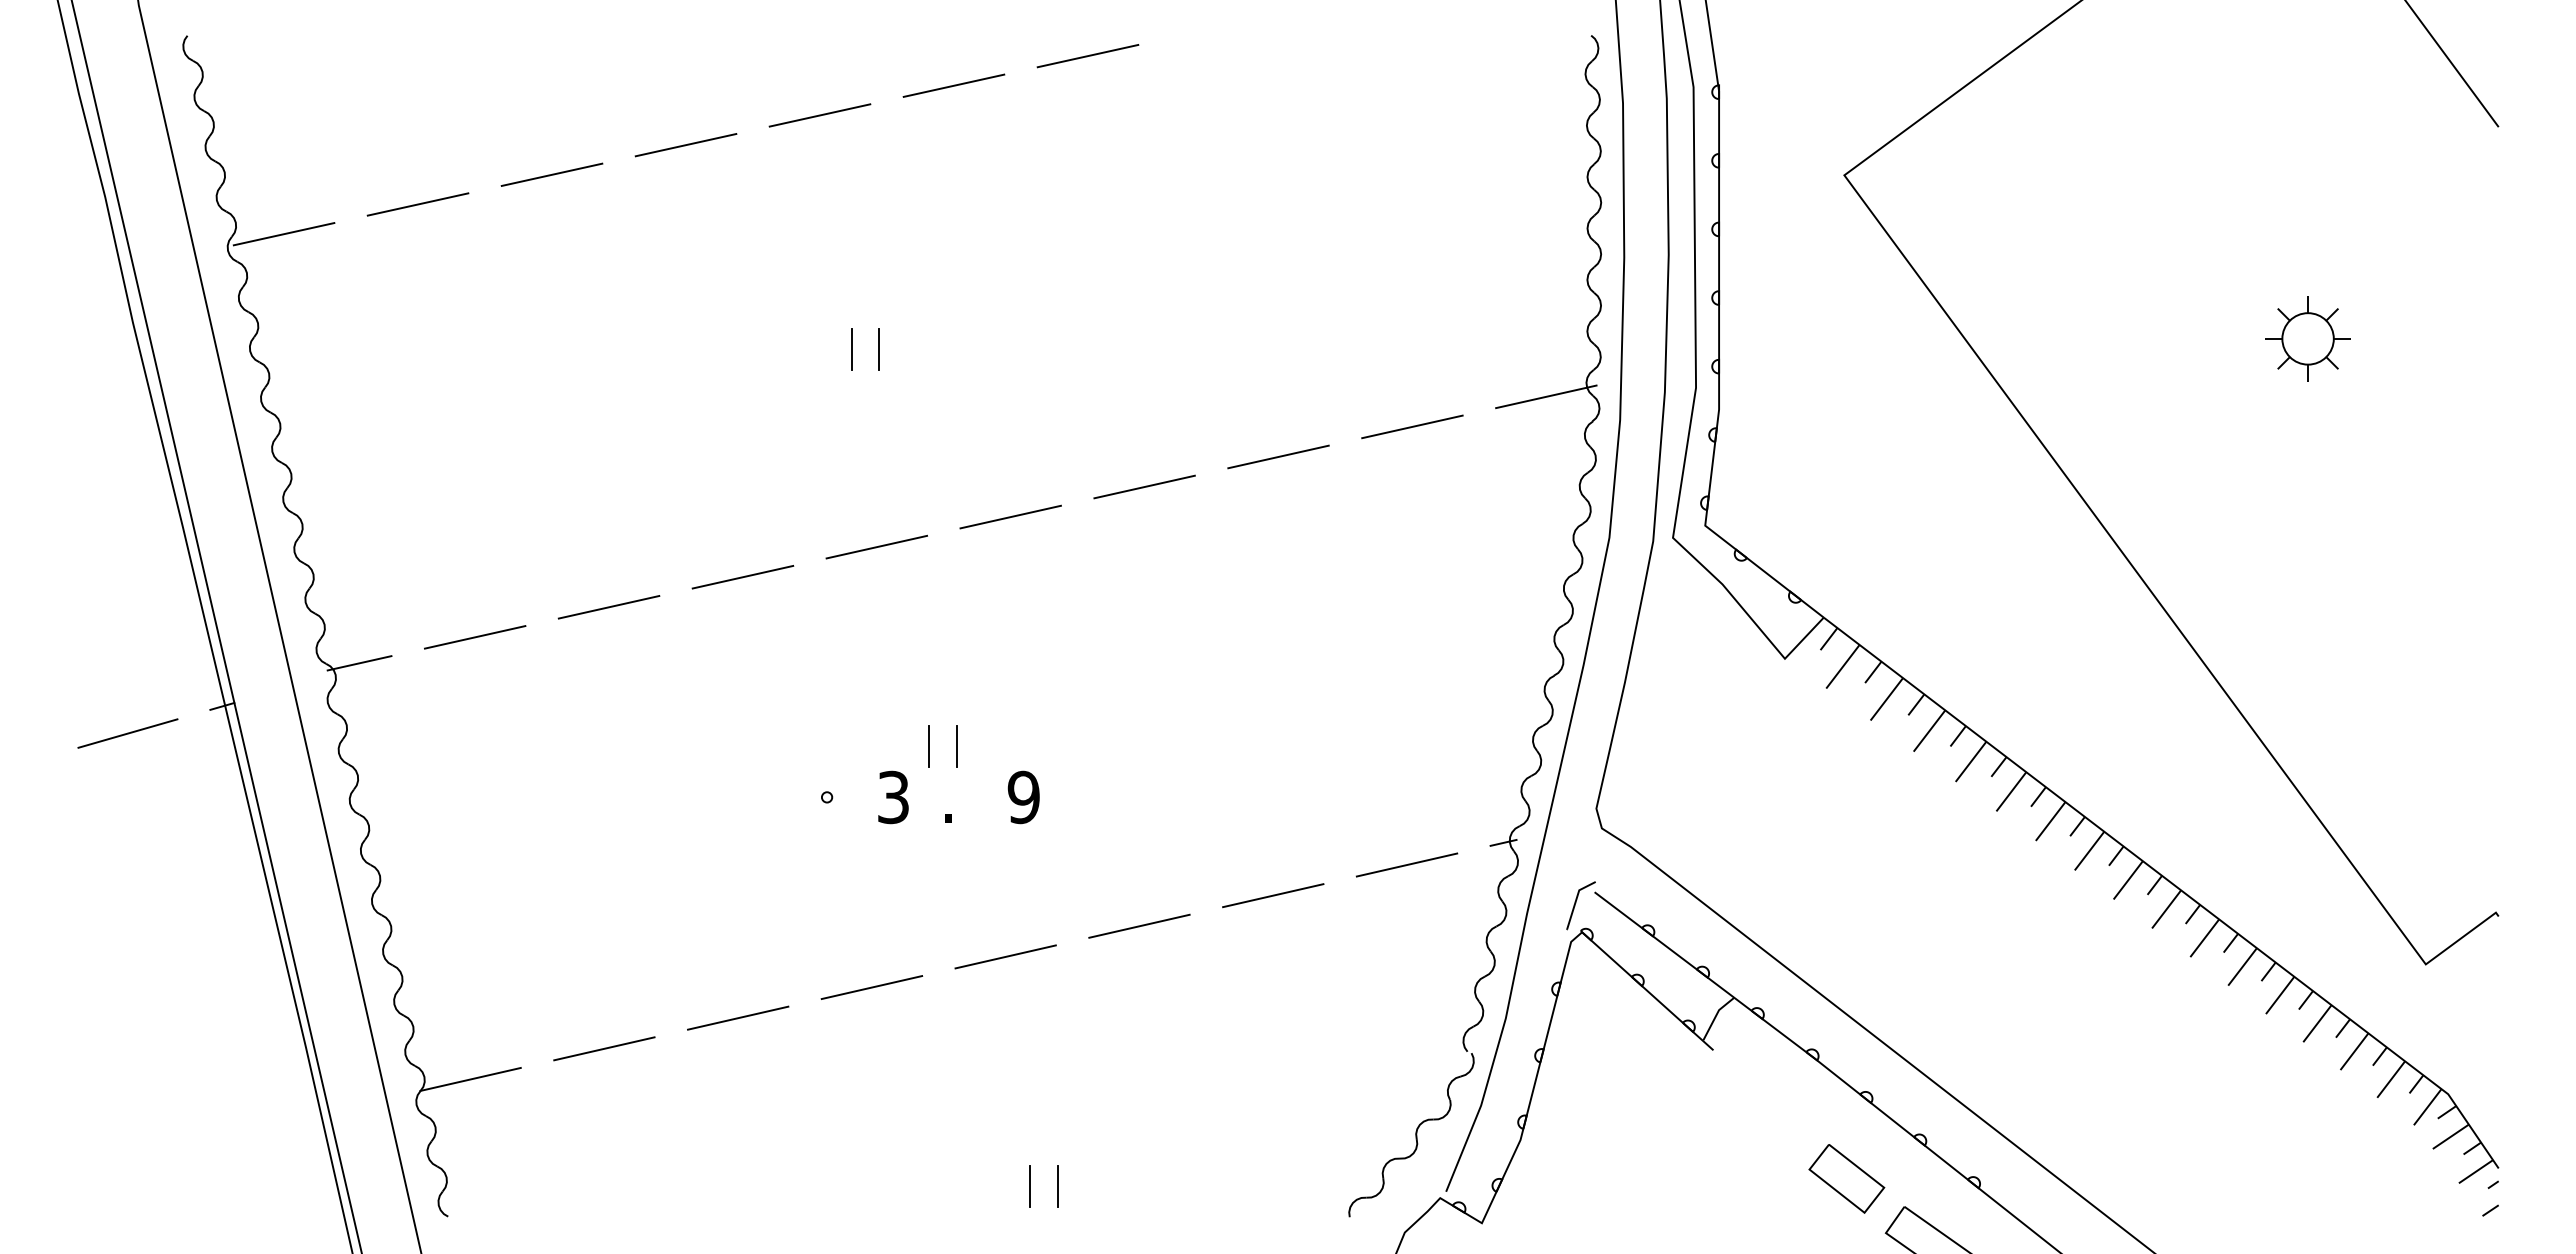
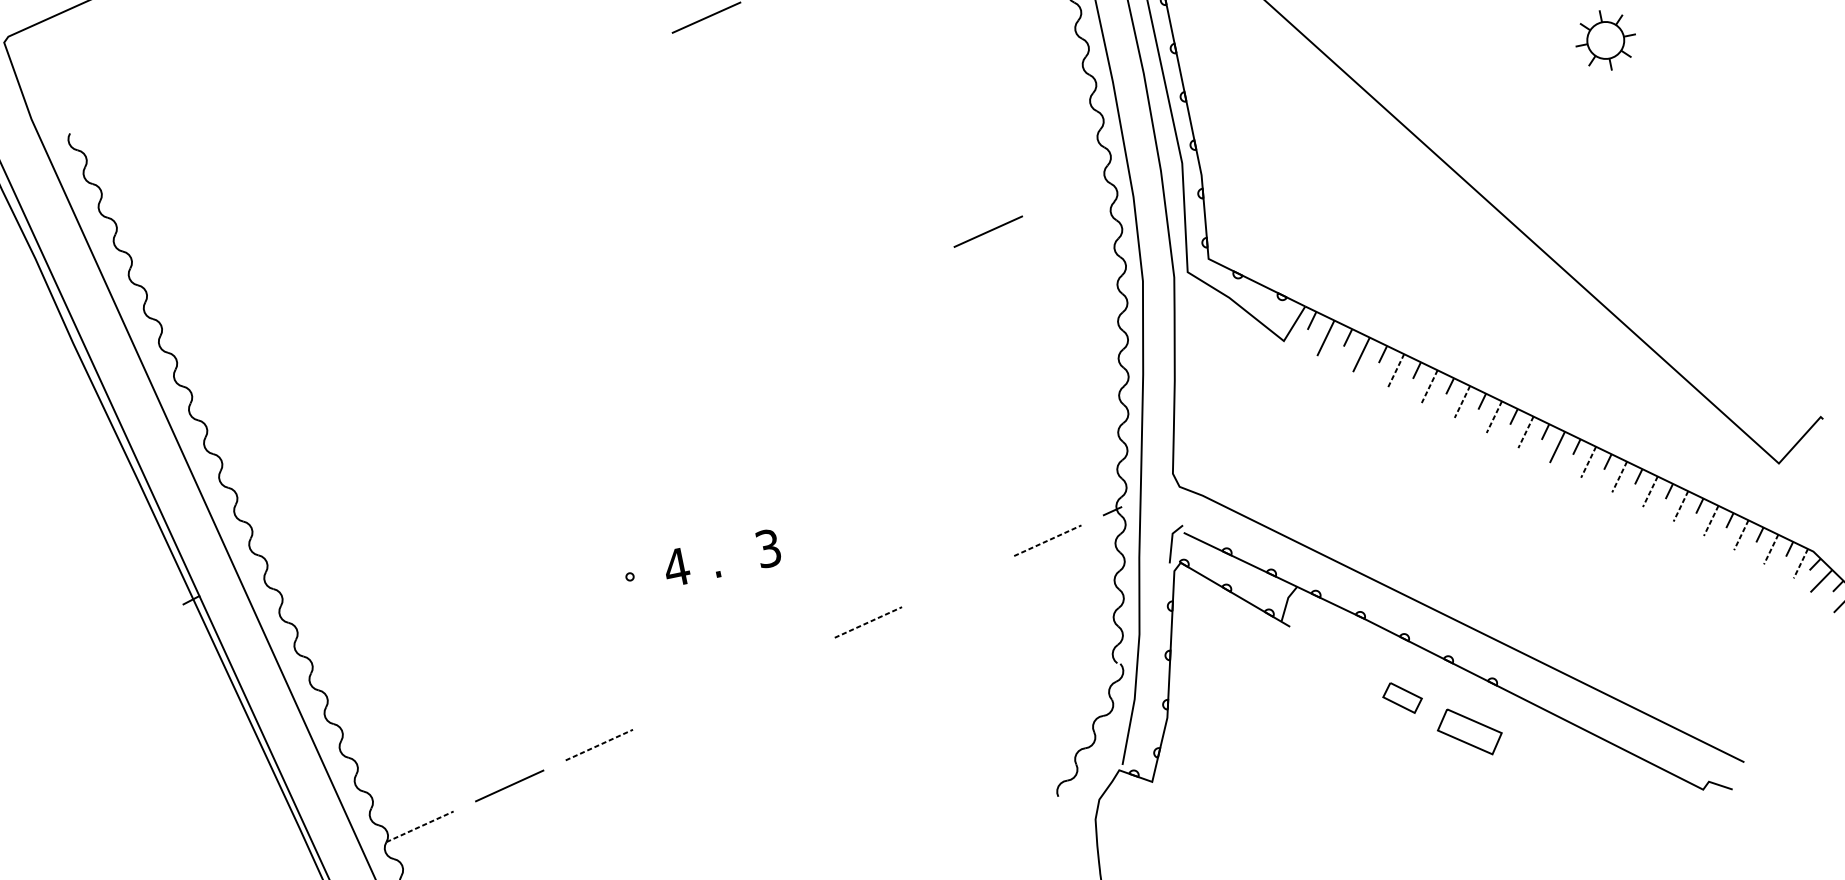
line: (953, 85) -> (616, 57), removed
line: (819, 115) -> (526, 98), removed
line: (685, 145) -> (436, 138), removed
line: (551, 174) -> (346, 178), removed
line: (417, 204) -> (256, 218), removed
line: (283, 234) -> (166, 259), removed
line: (851, 348) -> (582, 257), removed
line: (879, 348) -> (602, 253), removed
line: (1546, 396) -> (1078, 190), removed
line: (1278, 456) -> (898, 271), removed
line: (1144, 486) -> (808, 312), removed
line: (1010, 516) -> (718, 352), removed
line: (876, 546) -> (628, 393), removed
line: (742, 576) -> (538, 433), removed
line: (608, 607) -> (448, 474), removed
line: (474, 637) -> (358, 515), removed
line: (359, 663) -> (281, 550), removed
line: (1929, 731) -> (1396, 371), solid -> dashed
line: (127, 733) -> (128, 632), removed
line: (929, 746) -> (694, 526), removed
line: (956, 746) -> (713, 522), removed
line: (1970, 762) -> (1429, 387), solid -> dashed
line: (2011, 791) -> (1462, 401), solid -> dashed
text: (893, 797) -> (676, 567), 3 -> 4
text: (1023, 797) -> (768, 548), 9 -> 3
line: (2050, 821) -> (1494, 417), solid -> dashed
line: (2089, 851) -> (1526, 432), solid -> dashed
line: (1407, 864) -> (1048, 540), solid -> dashed
line: (1273, 895) -> (958, 581), removed
line: (2166, 909) -> (1588, 462), solid -> dashed
line: (1139, 926) -> (868, 622), solid -> dashed
line: (2204, 938) -> (1619, 477), solid -> dashed
line: (1005, 956) -> (778, 663), removed
line: (2242, 966) -> (1650, 491), solid -> dashed
line: (871, 987) -> (688, 704), removed
line: (2279, 995) -> (1680, 506), solid -> dashed
line: (738, 1018) -> (599, 745), solid -> dashed
line: (2317, 1024) -> (1711, 521), solid -> dashed
line: (2354, 1052) -> (1741, 535), solid -> dashed
line: (471, 1079) -> (420, 826), solid -> dashed
line: (2391, 1079) -> (1771, 549), solid -> dashed
line: (2427, 1107) -> (1800, 563), solid -> dashed
part: (1846, 1178) -> (1402, 697), size x0.7
line: (1057, 1185) -> (848, 816), removed
line: (1029, 1186) -> (828, 821), removed

